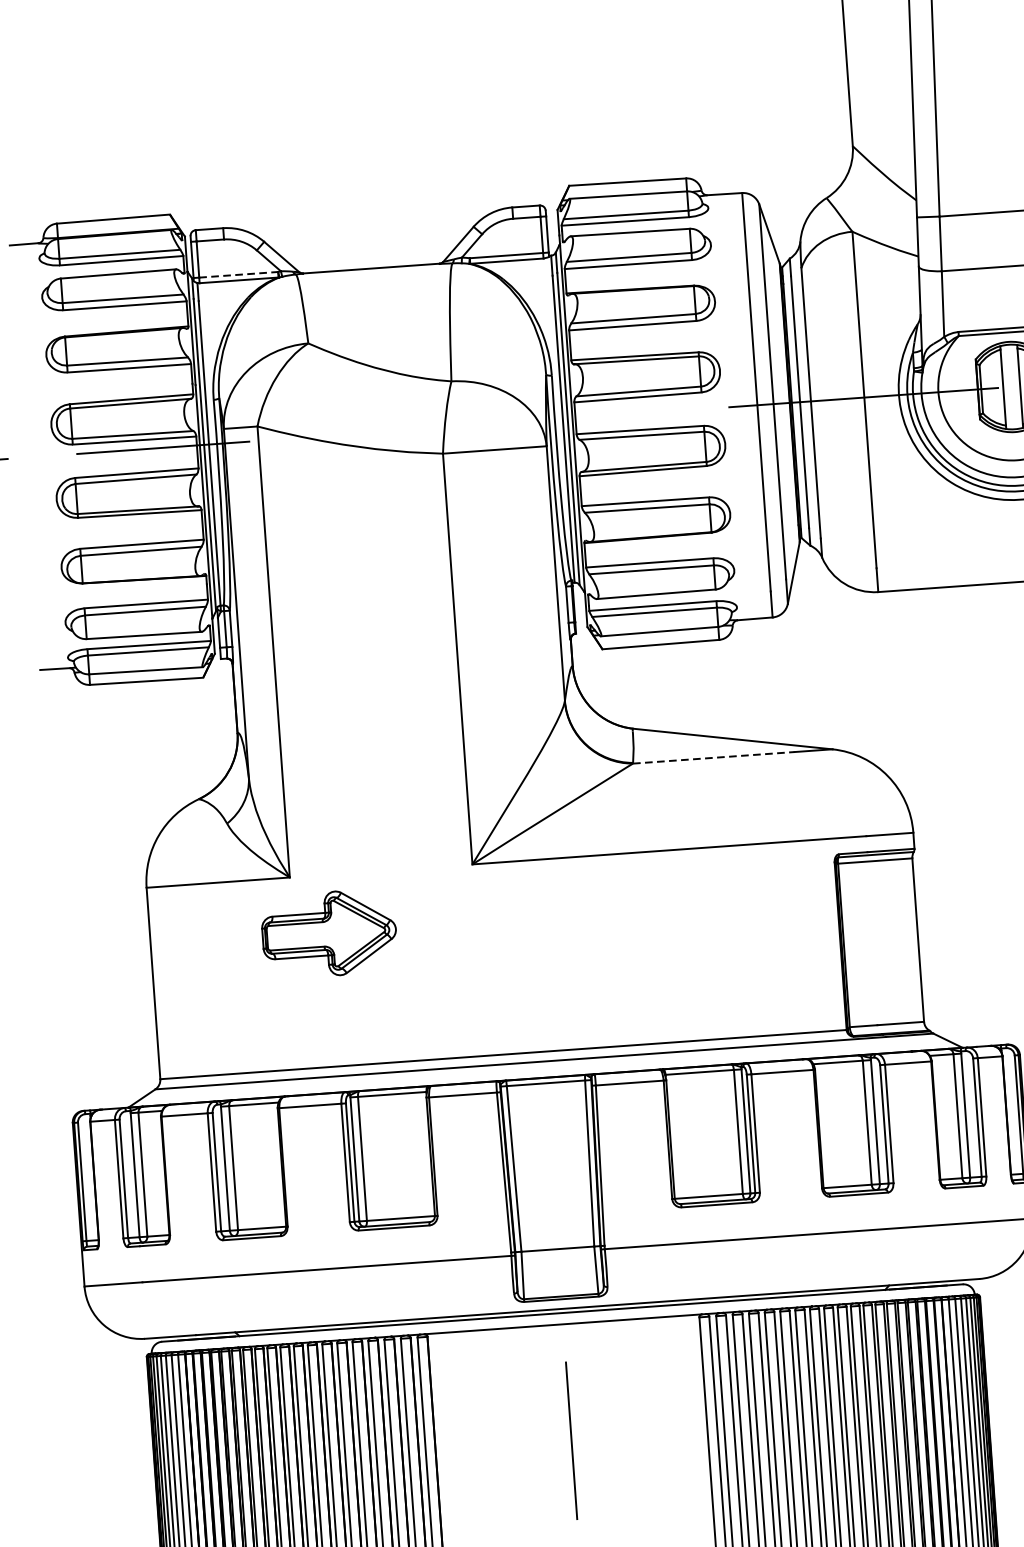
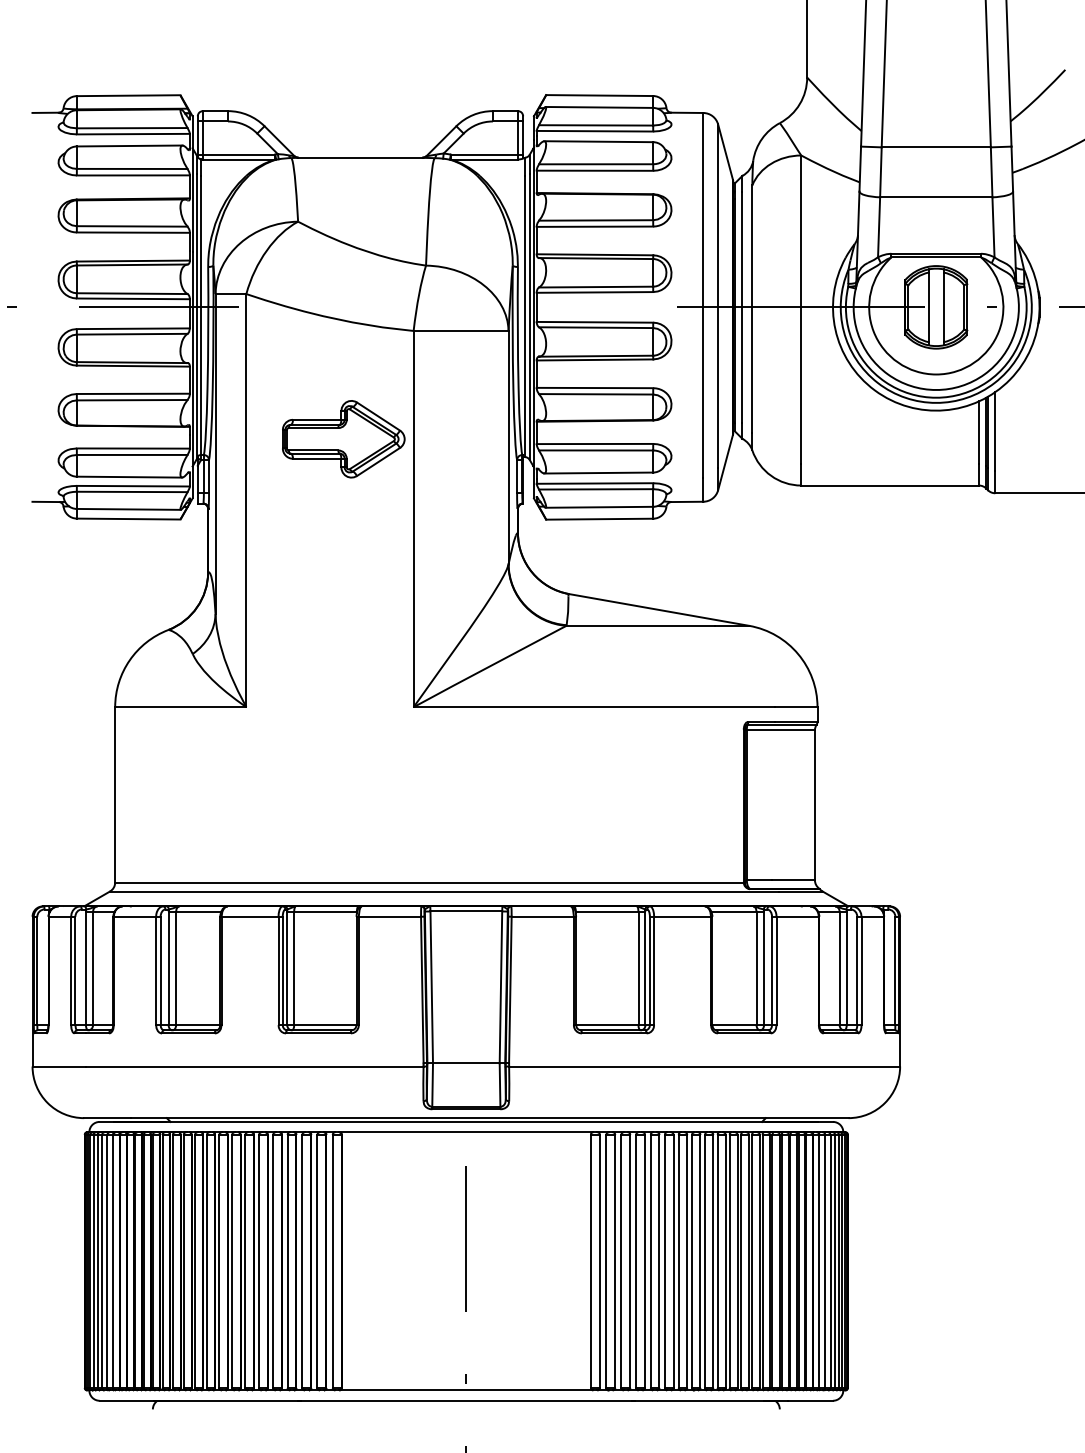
line: (239, 274) -> (239, 154), dashed -> solid
line: (714, 757) -> (641, 625), dashed -> solid
part: (329, 934) -> (343, 439), moved

